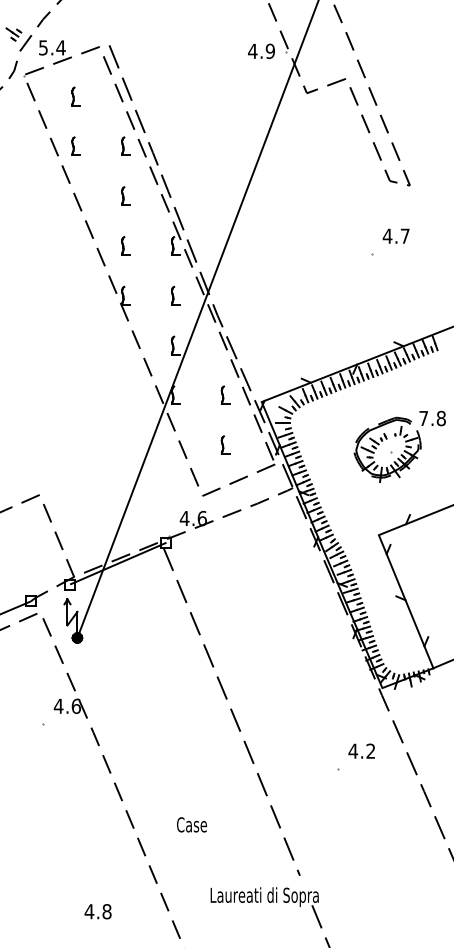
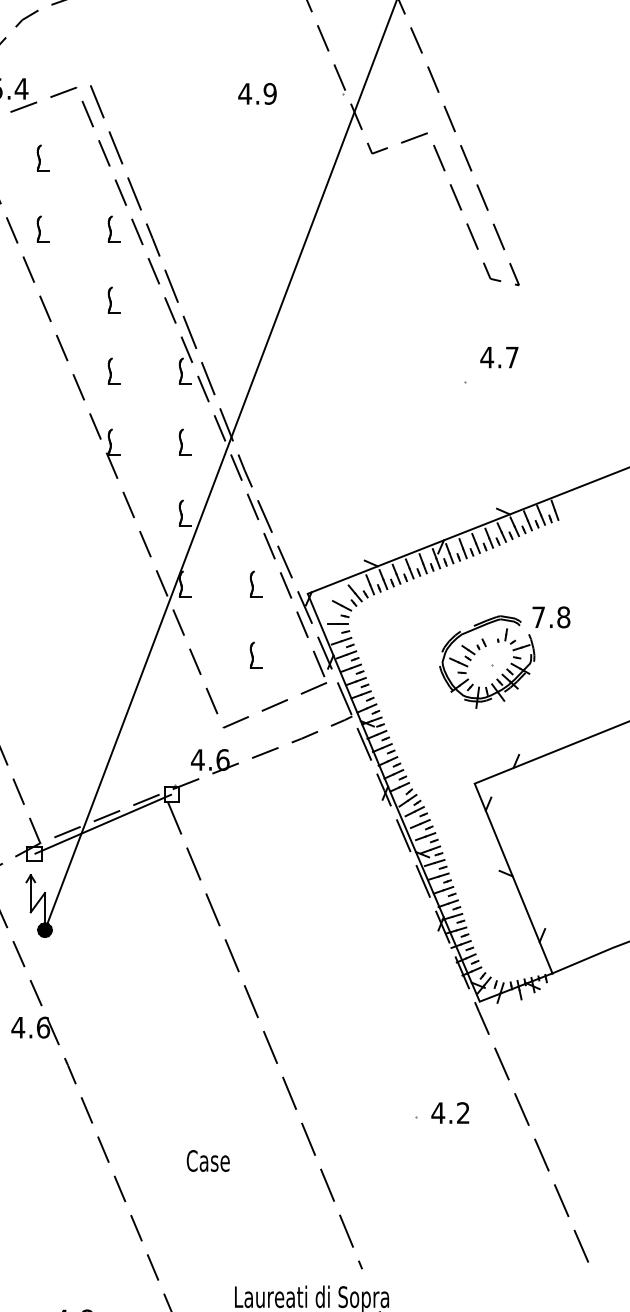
text: (261, 50) -> (257, 92), moved
text: (361, 750) -> (449, 1112), moved
text: (191, 824) -> (207, 1160), moved

